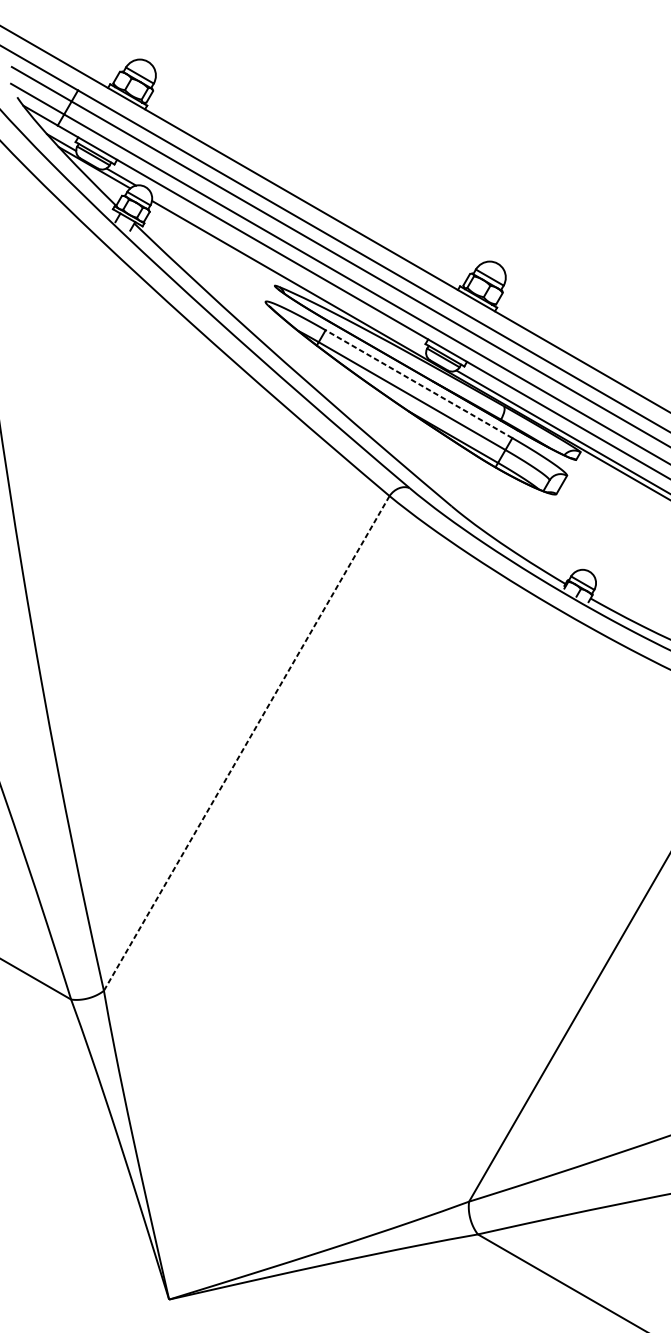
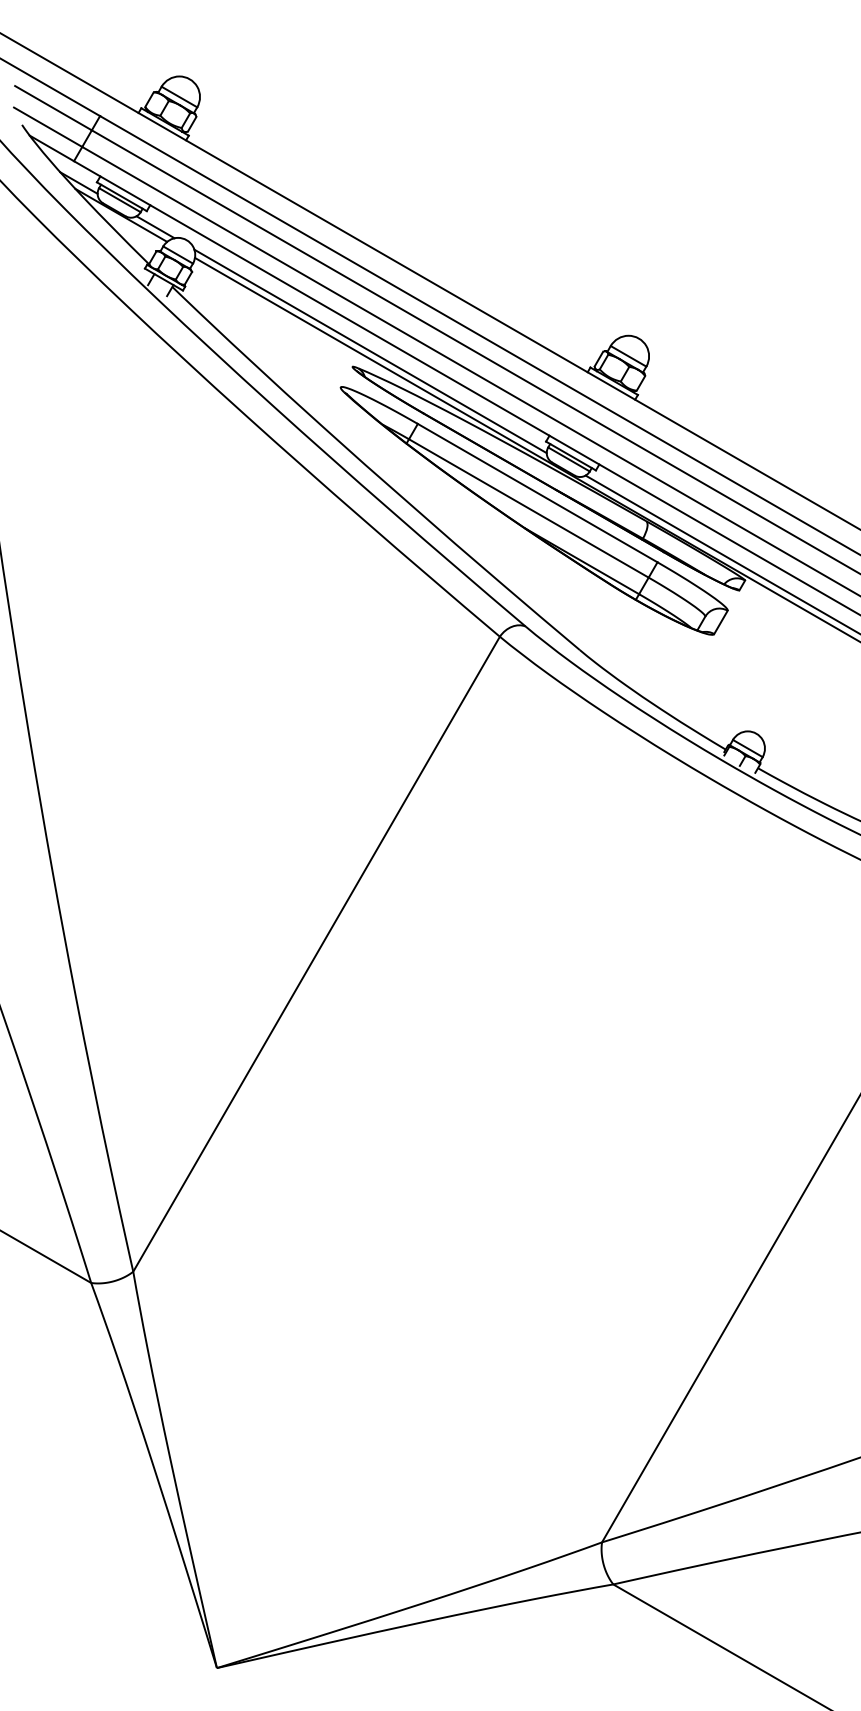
line: (288, 273) -> (370, 351), added
line: (418, 383) -> (537, 492), dashed -> solid
line: (246, 743) -> (316, 954), dashed -> solid

